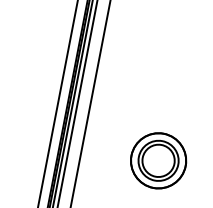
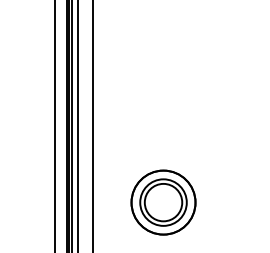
part: (158, 160) -> (163, 202), moved

